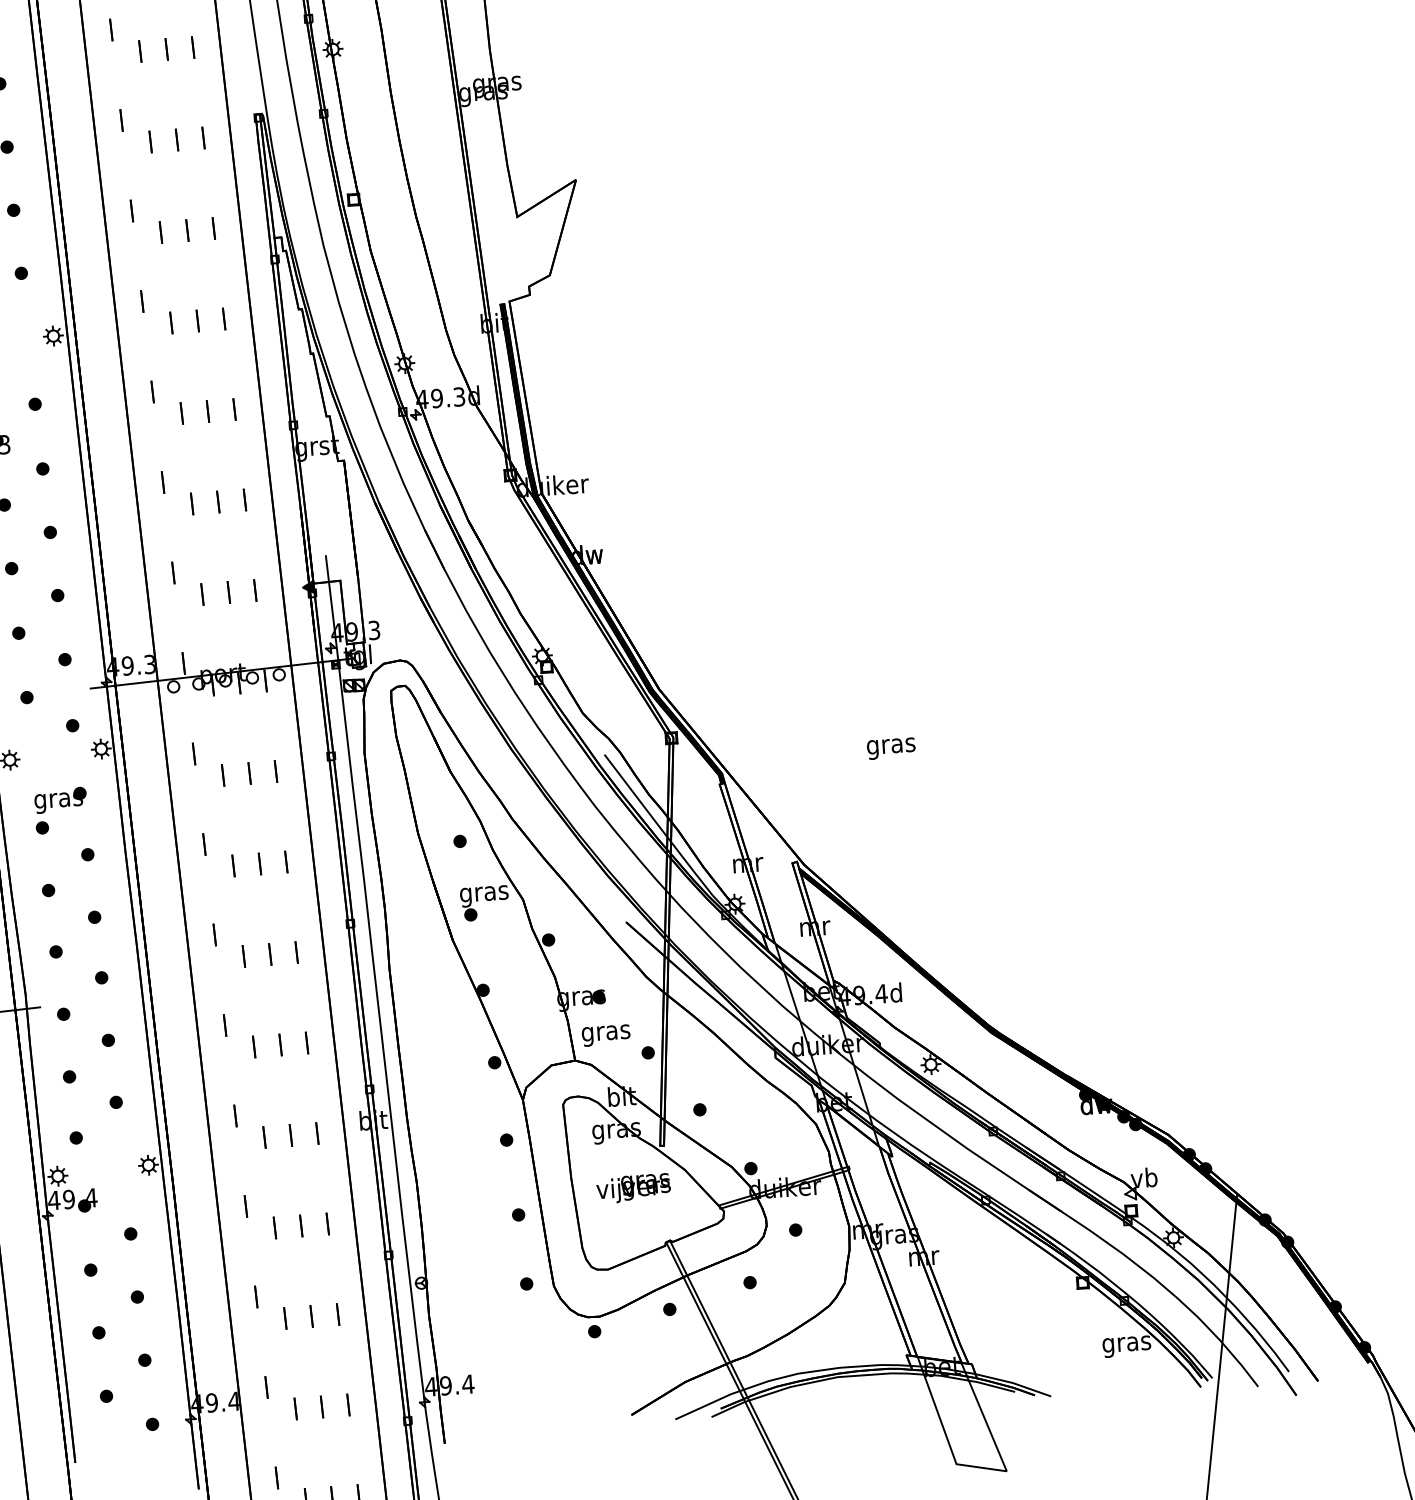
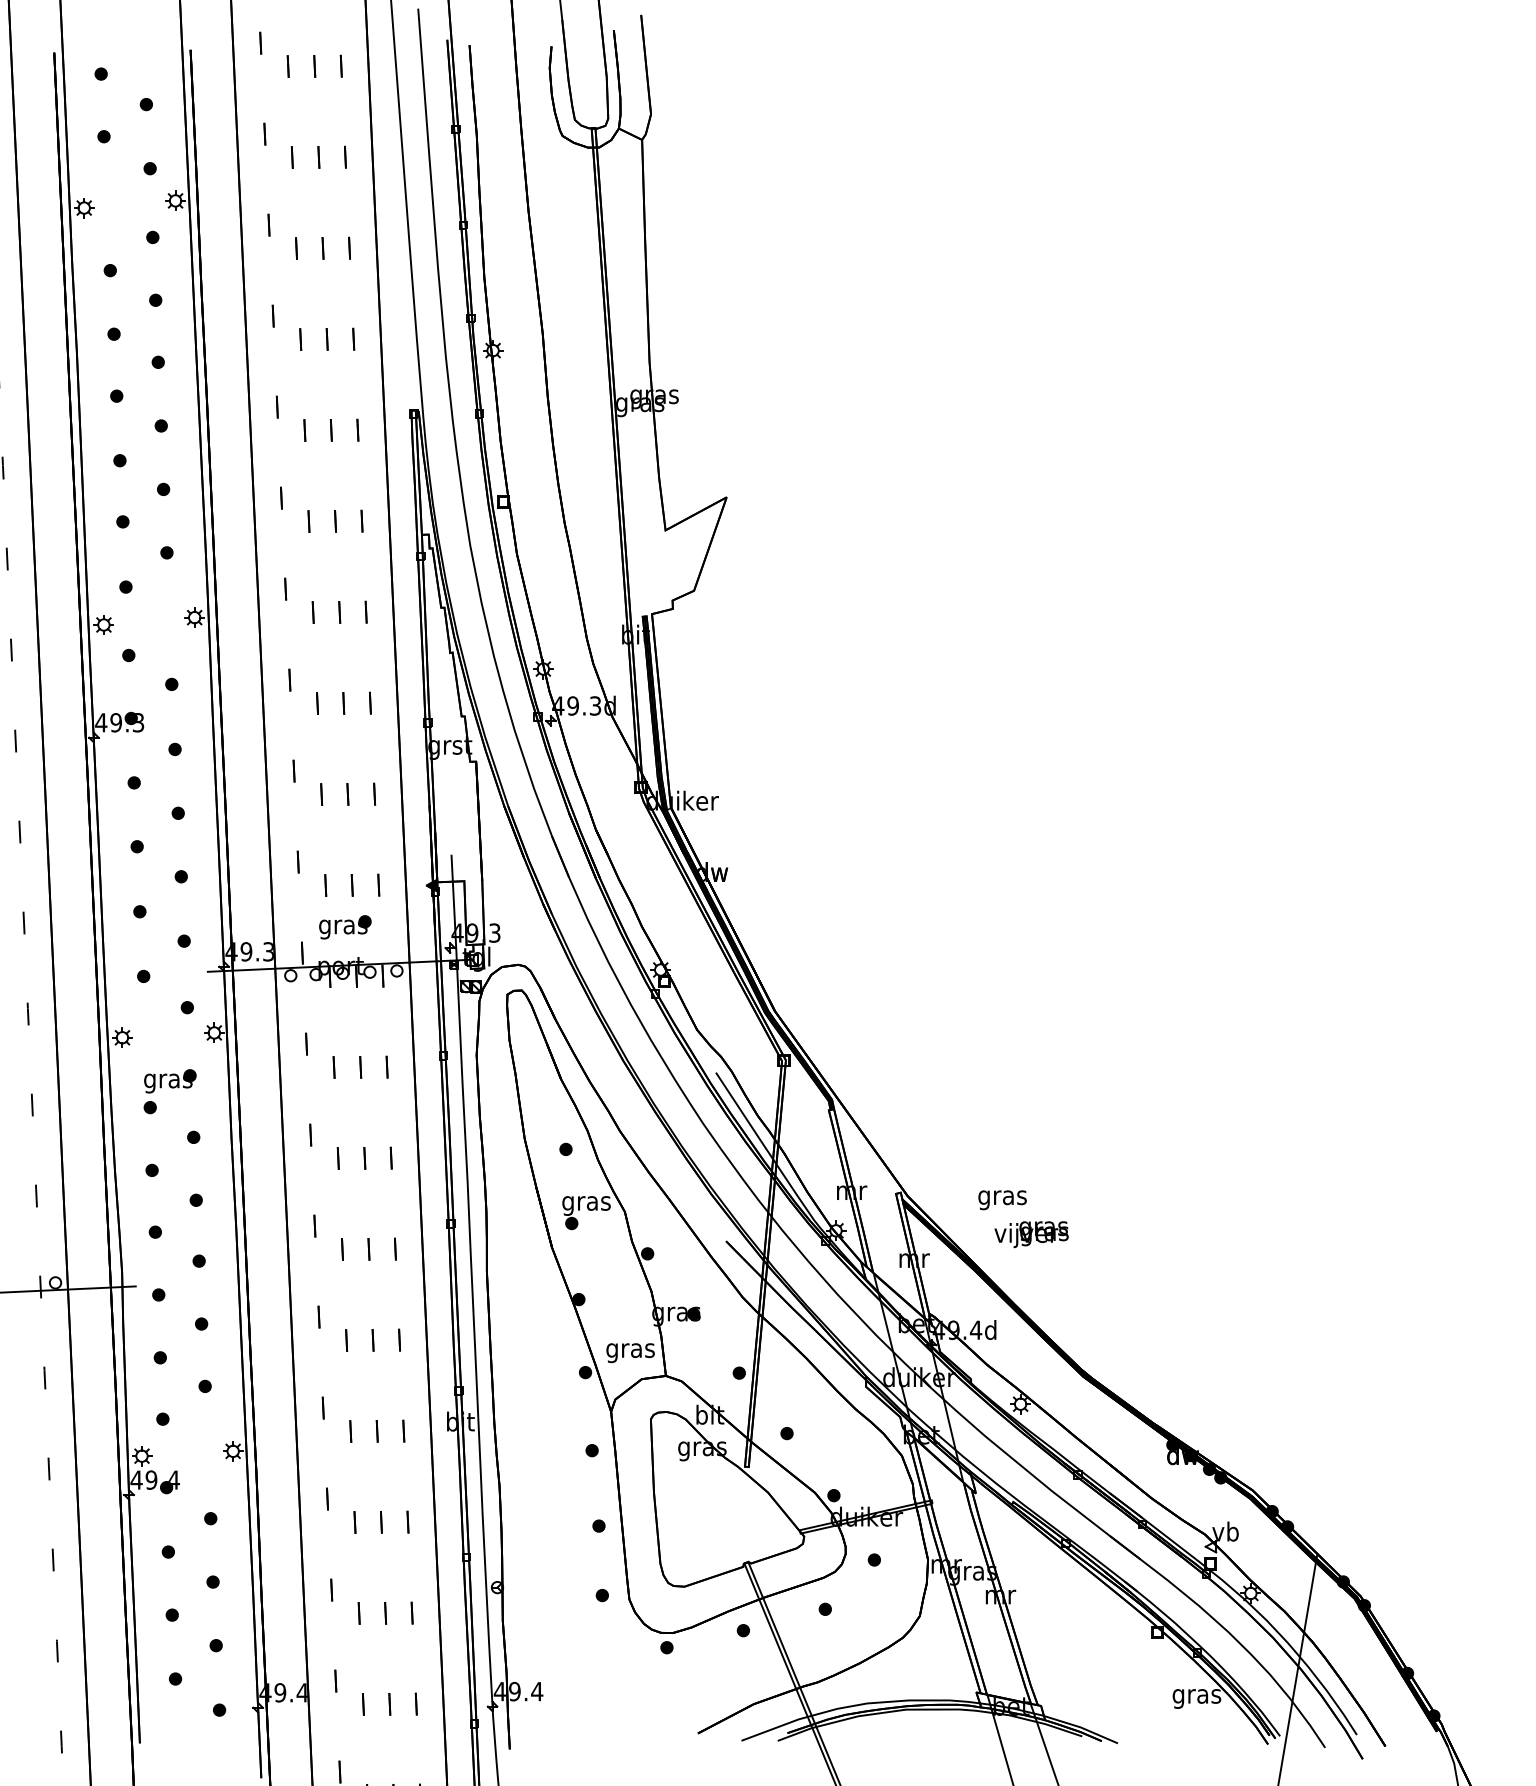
part: (224, 634) -> (345, 927), added
text: (891, 748) -> (1002, 1200), moved
text: (606, 1035) -> (630, 1353), moved
text: (633, 1188) -> (1031, 1234), moved

